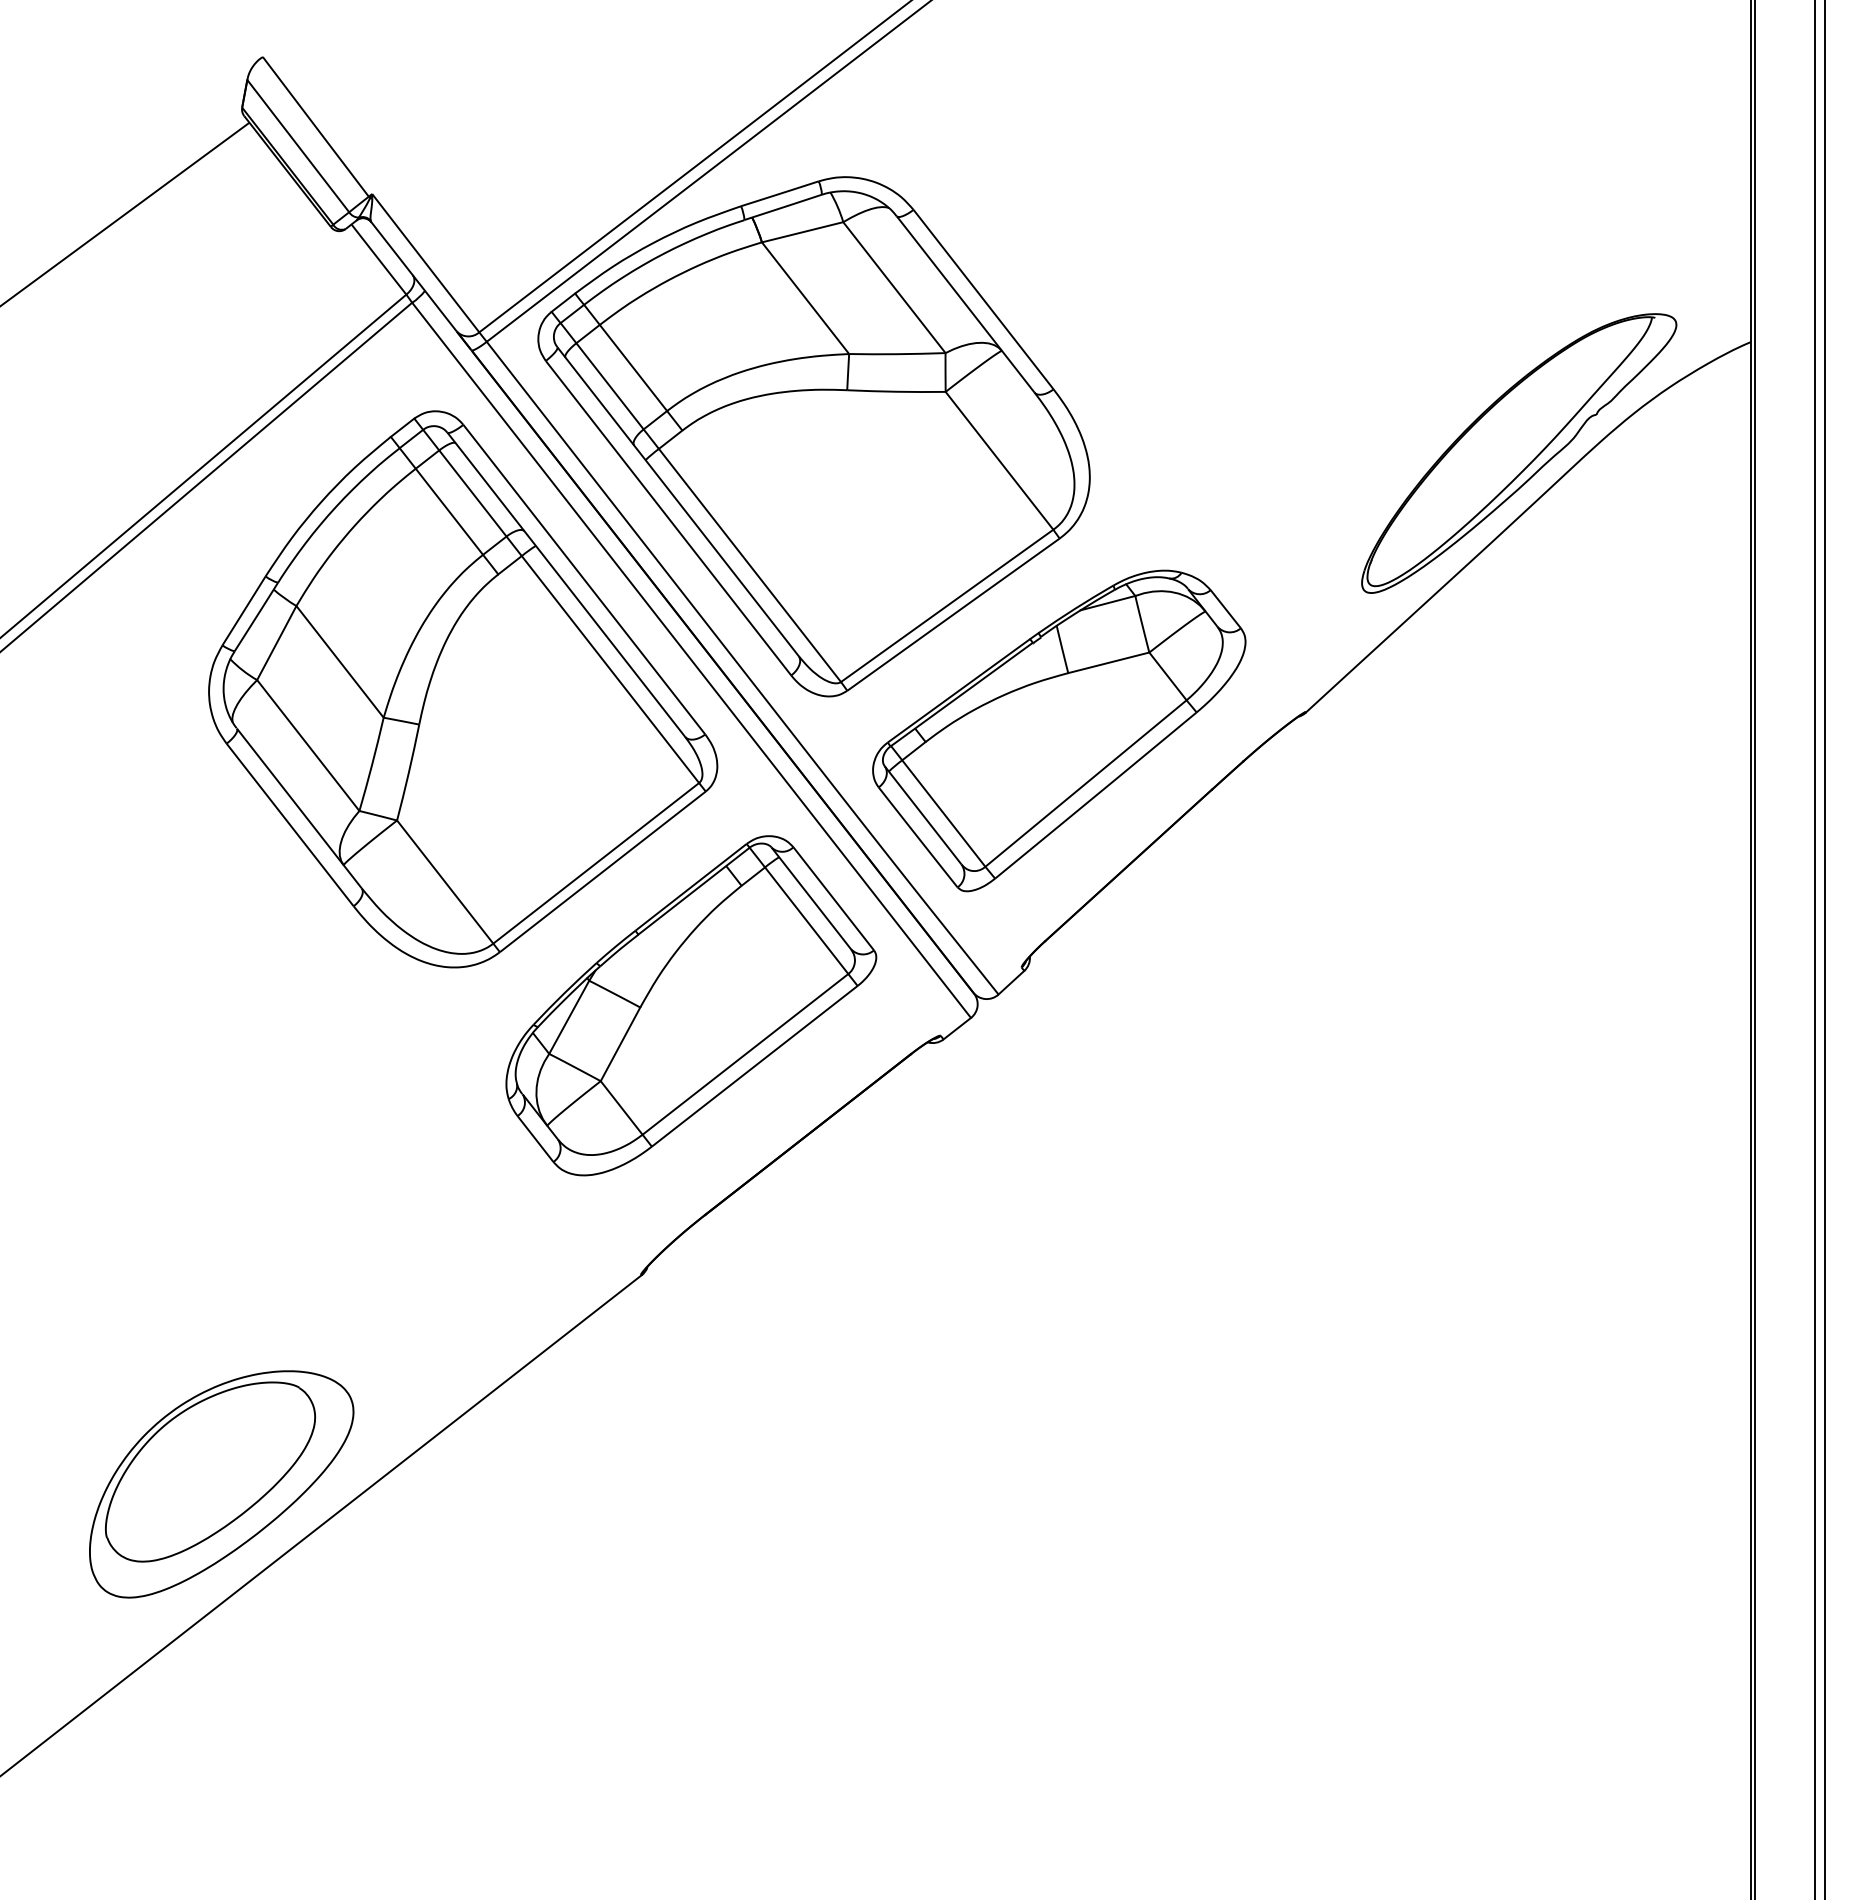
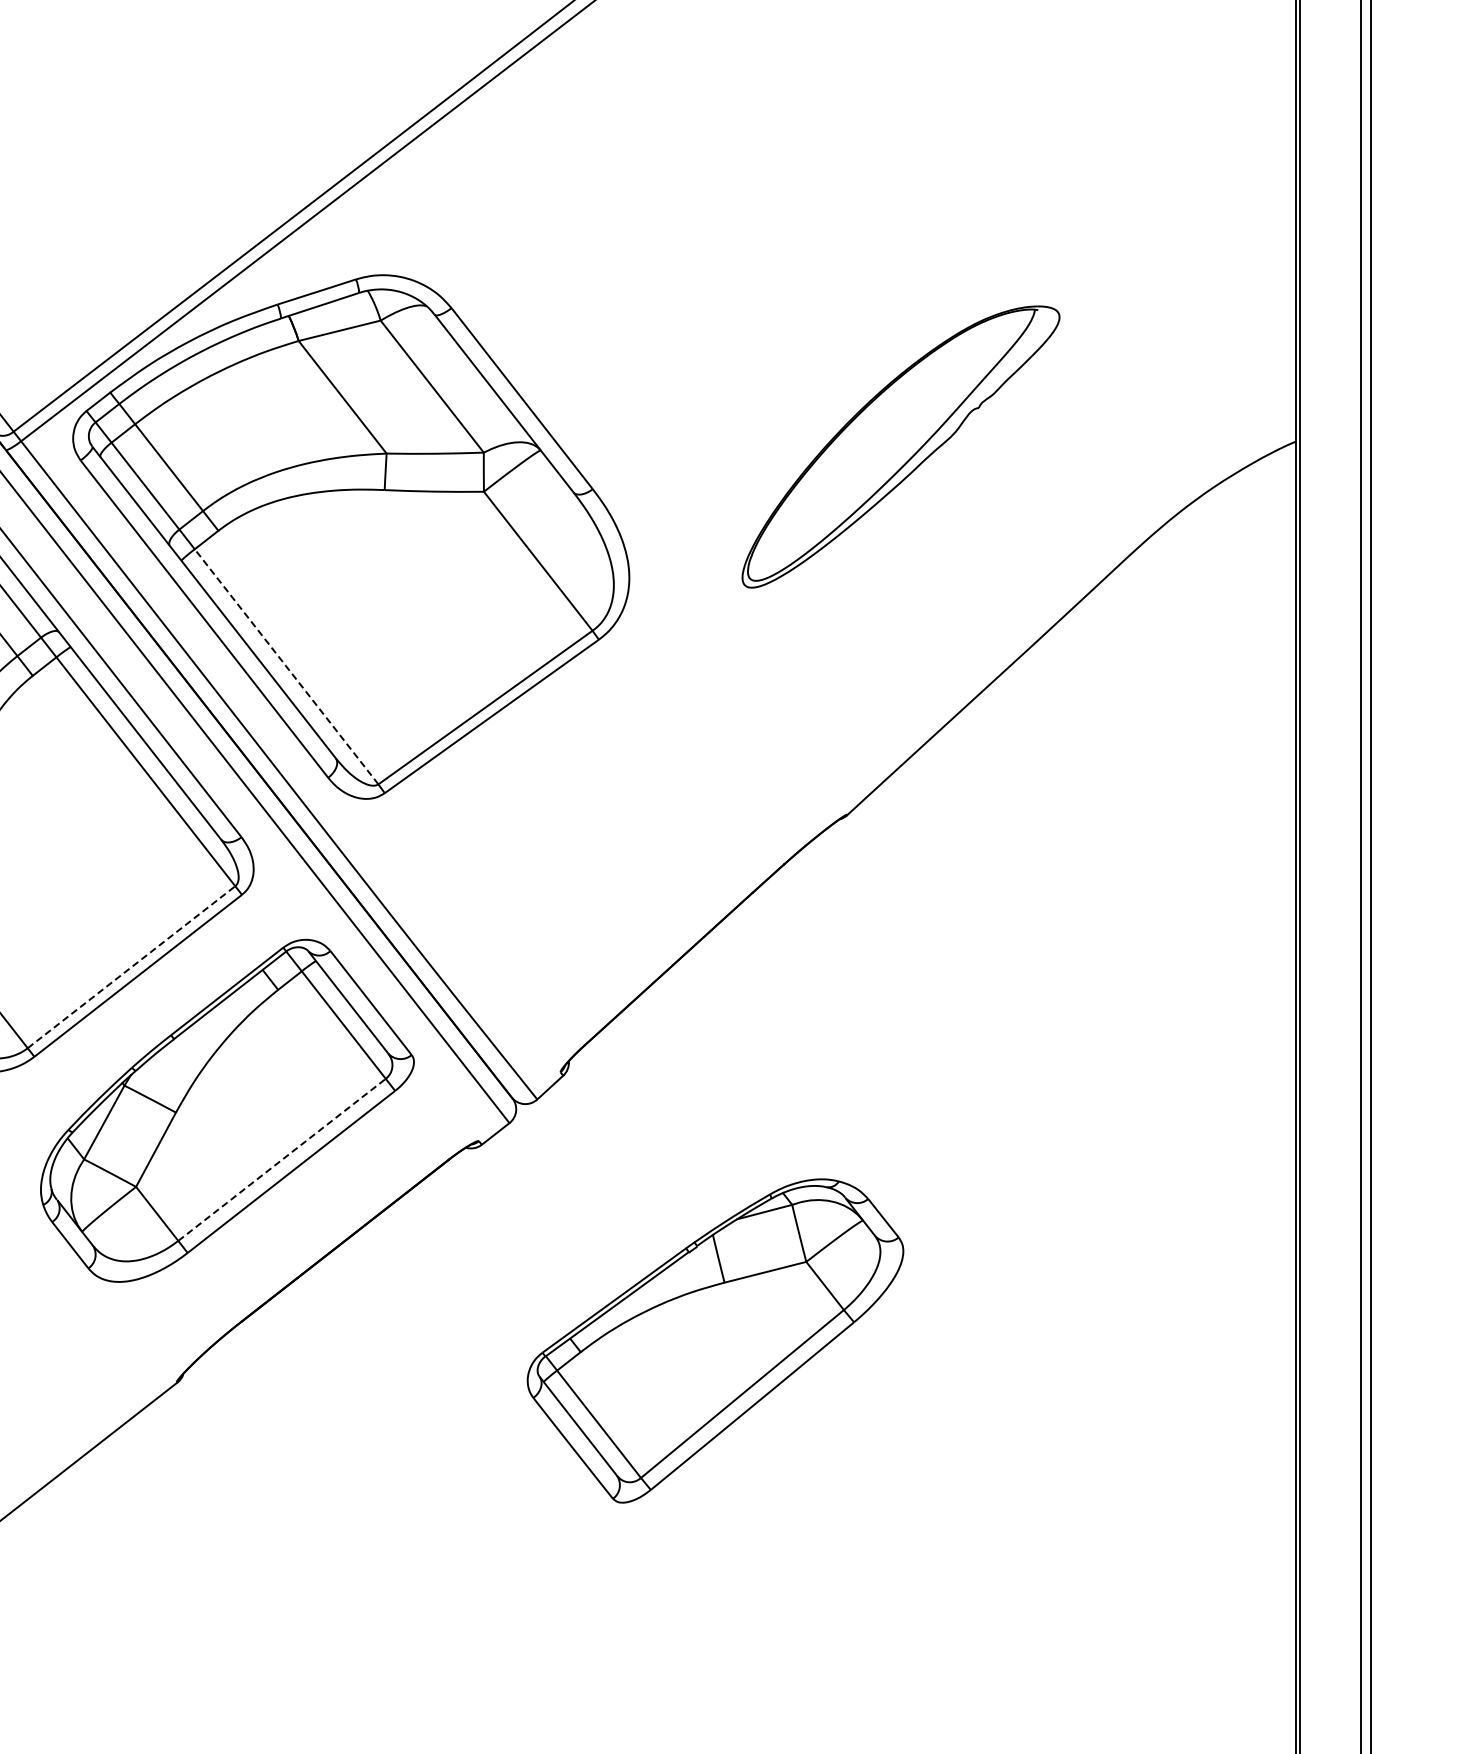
part: (1519, 453) -> (901, 446), moved
line: (749, 565) -> (286, 666), solid -> dashed
part: (1059, 730) -> (715, 1340), moved
line: (596, 863) -> (131, 967), solid -> dashed
line: (745, 1054) -> (282, 1160), solid -> dashed

